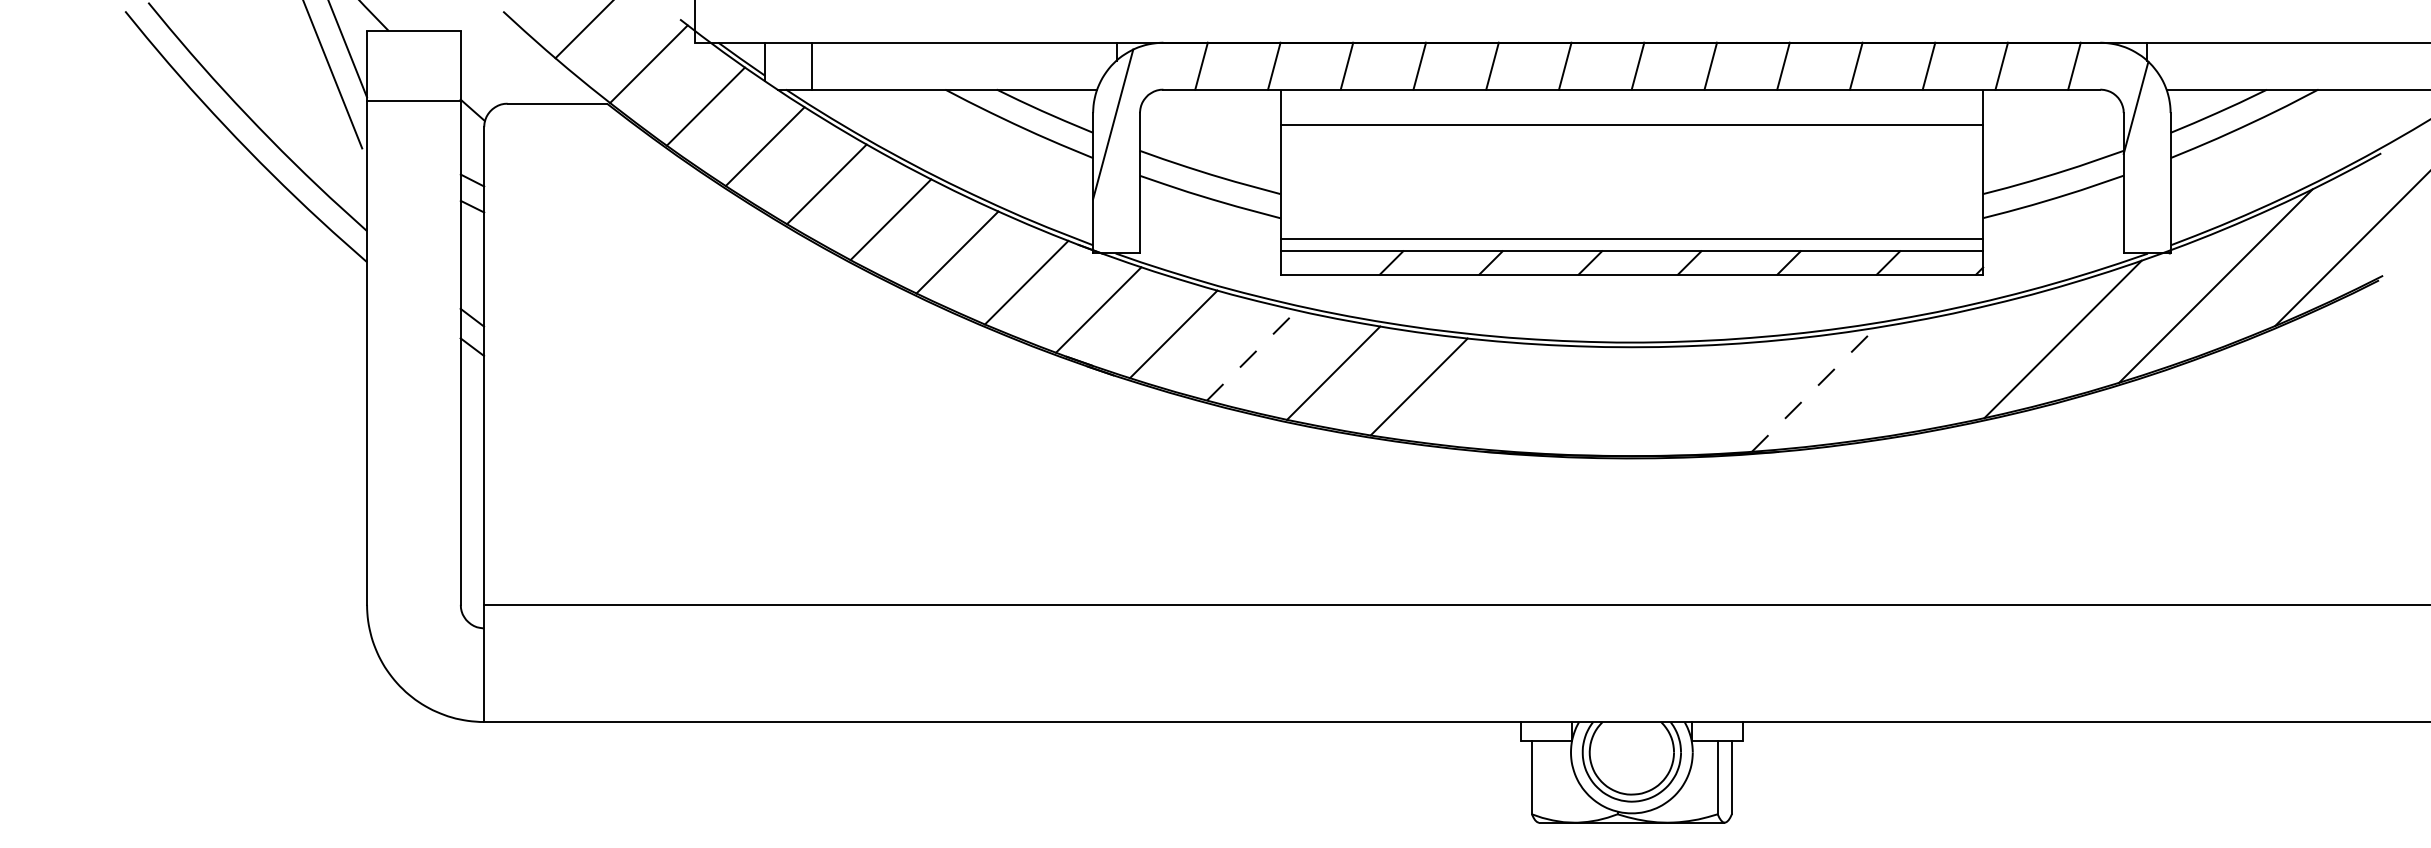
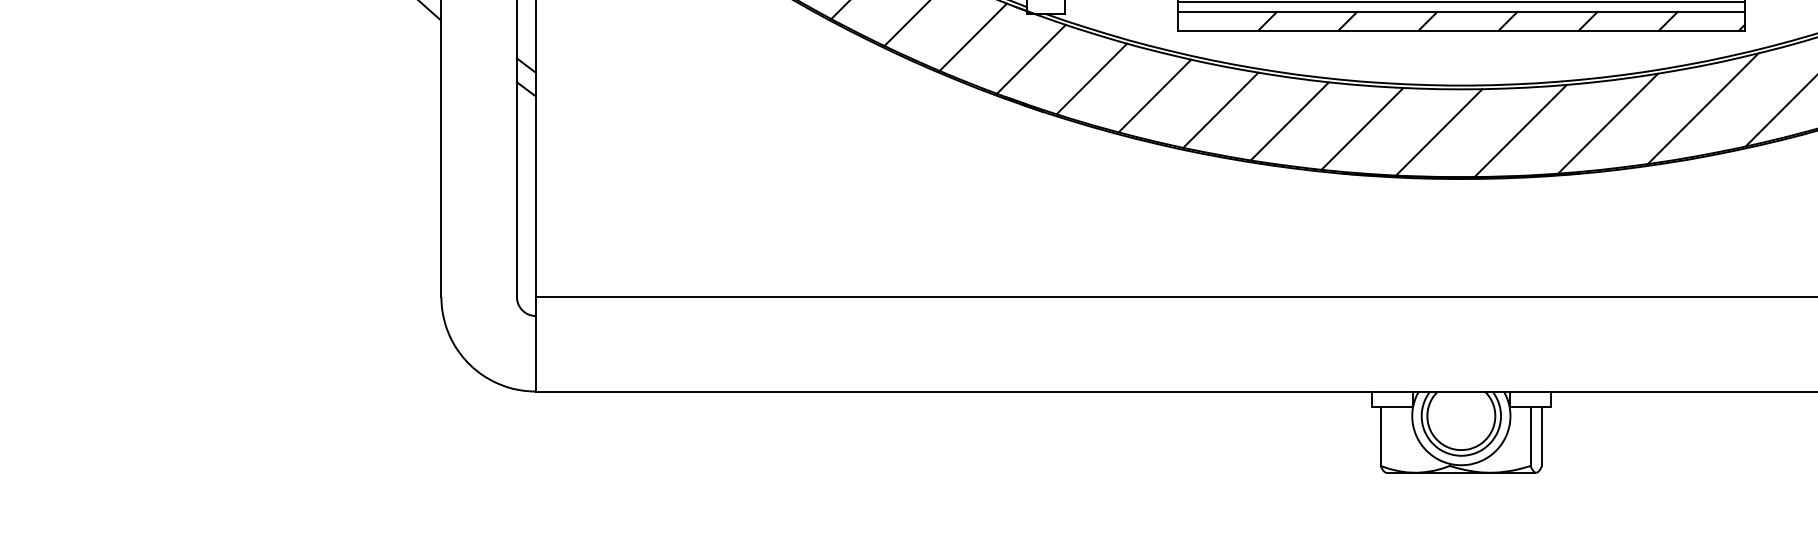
line: (1251, 355) -> (1154, 96), dashed -> solid
line: (1931, 370) -> (1702, 108), added
line: (1813, 389) -> (1607, 123), dashed -> solid
line: (1509, 395) -> (1362, 128), added
line: (1705, 398) -> (1520, 130), added
line: (1603, 400) -> (1438, 132), added

